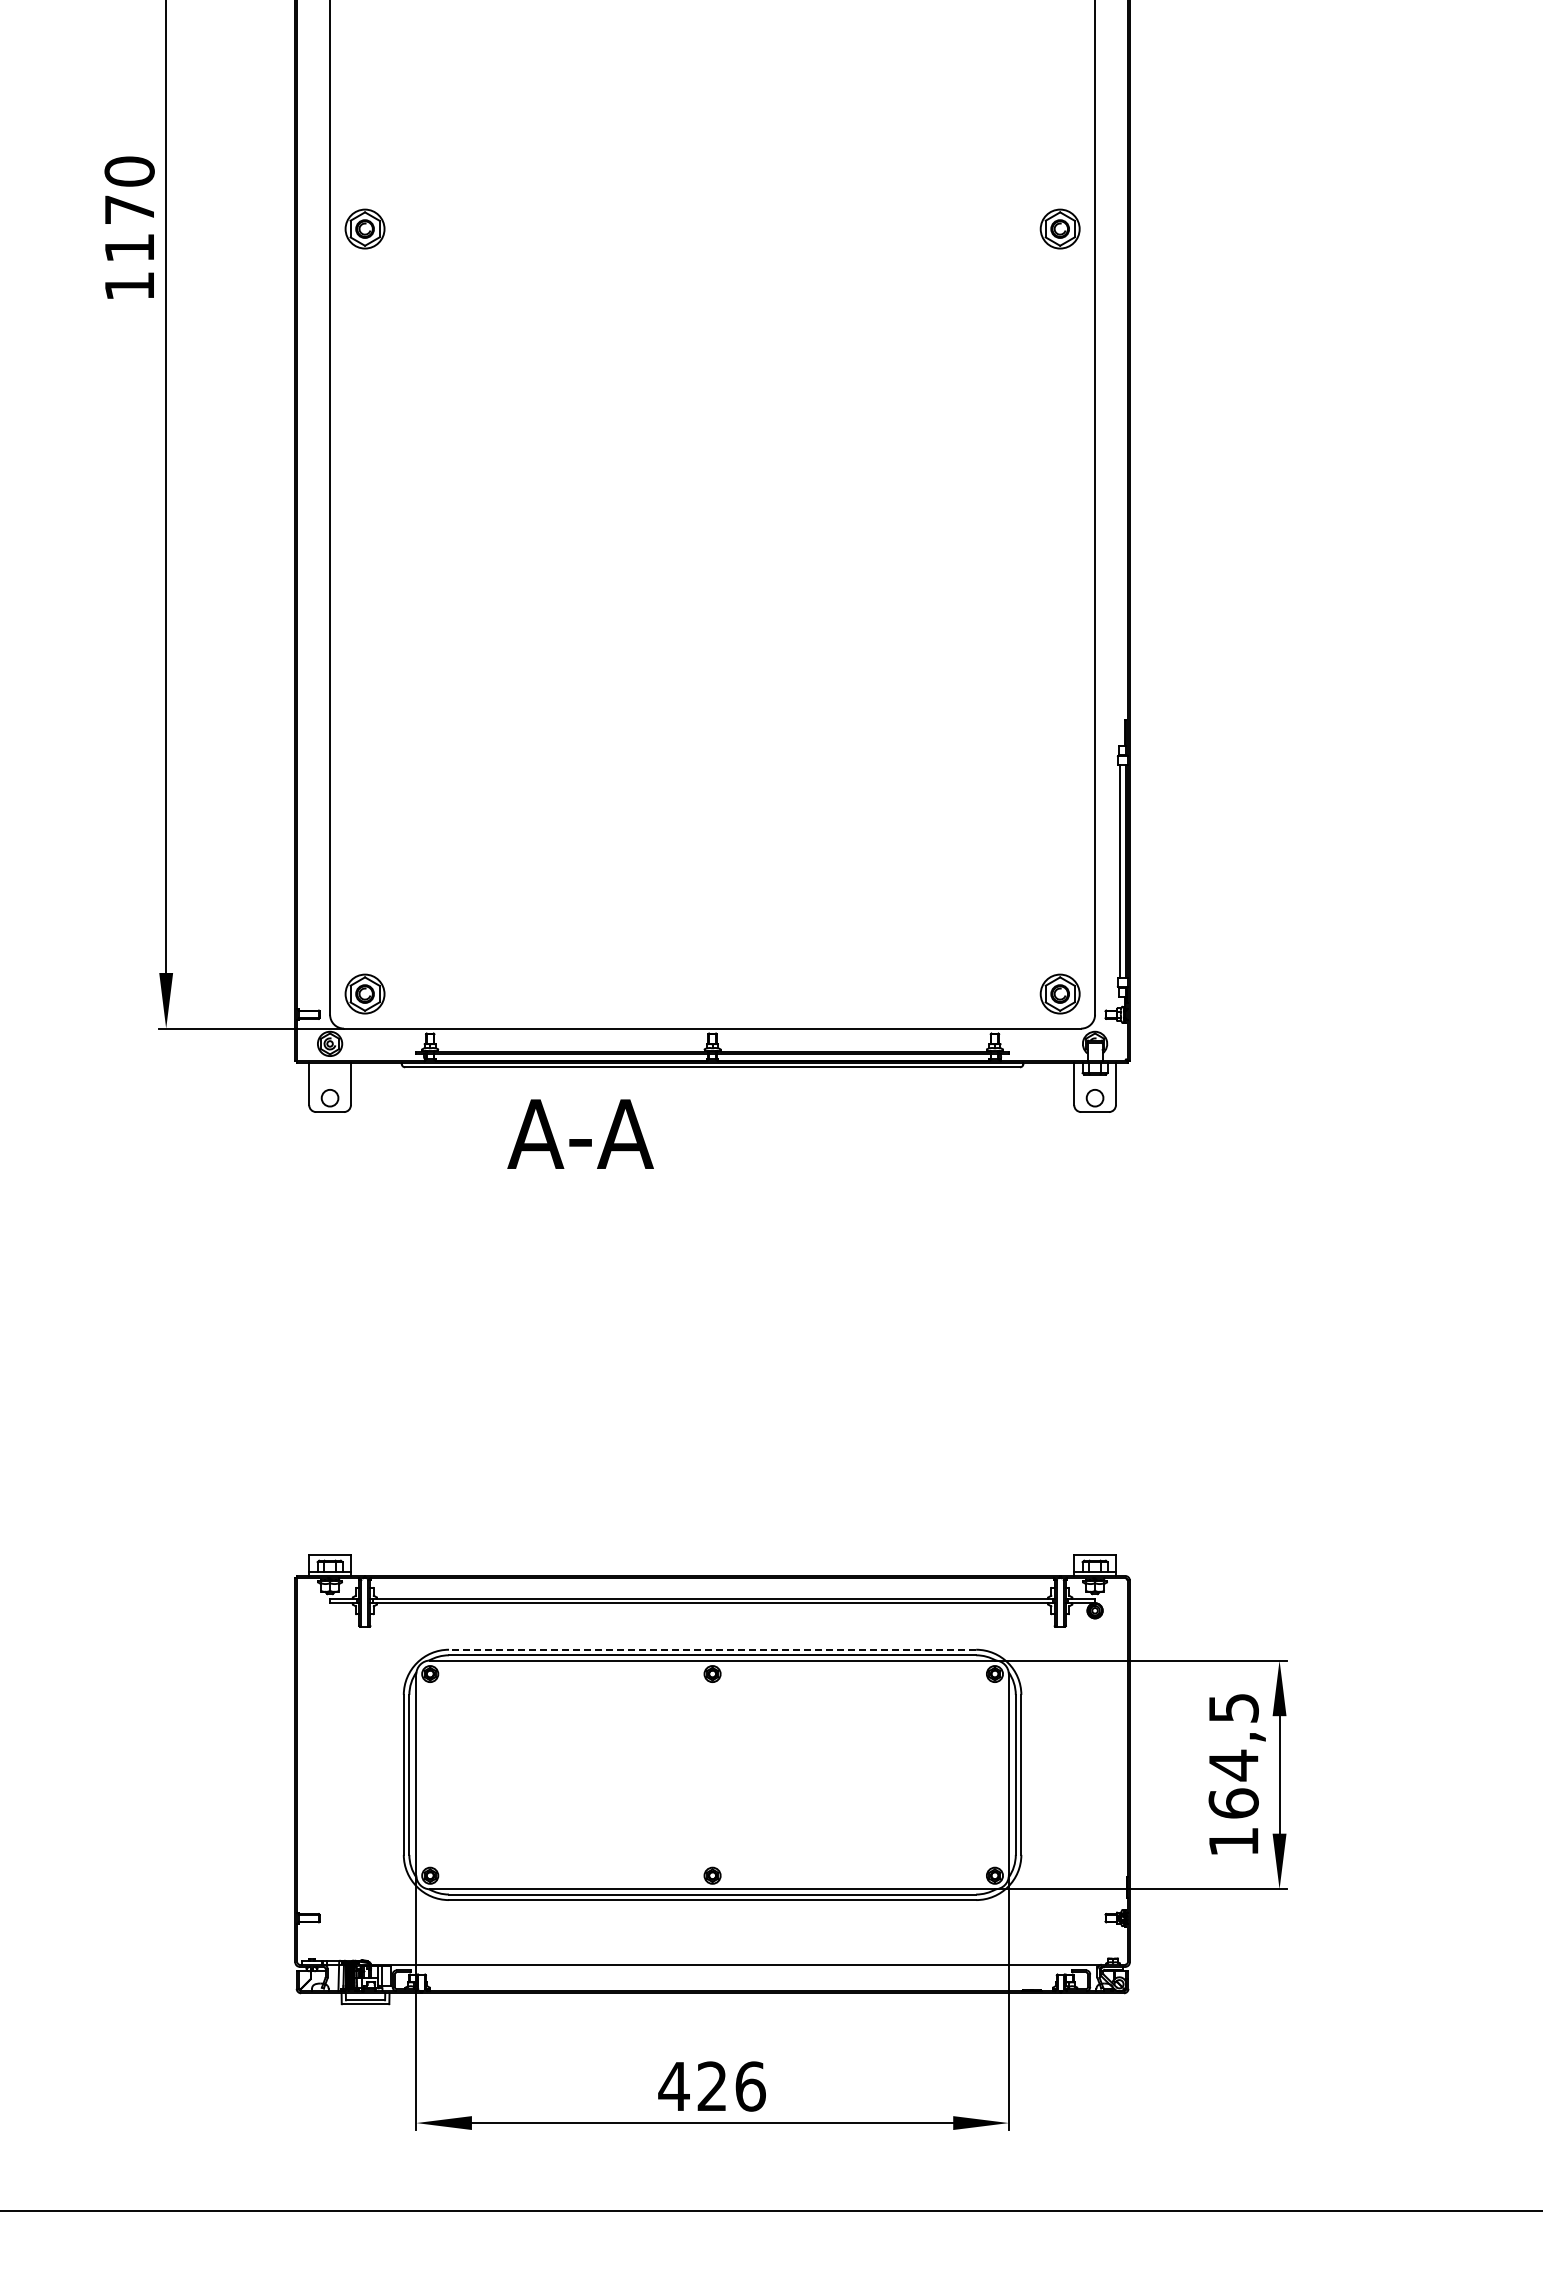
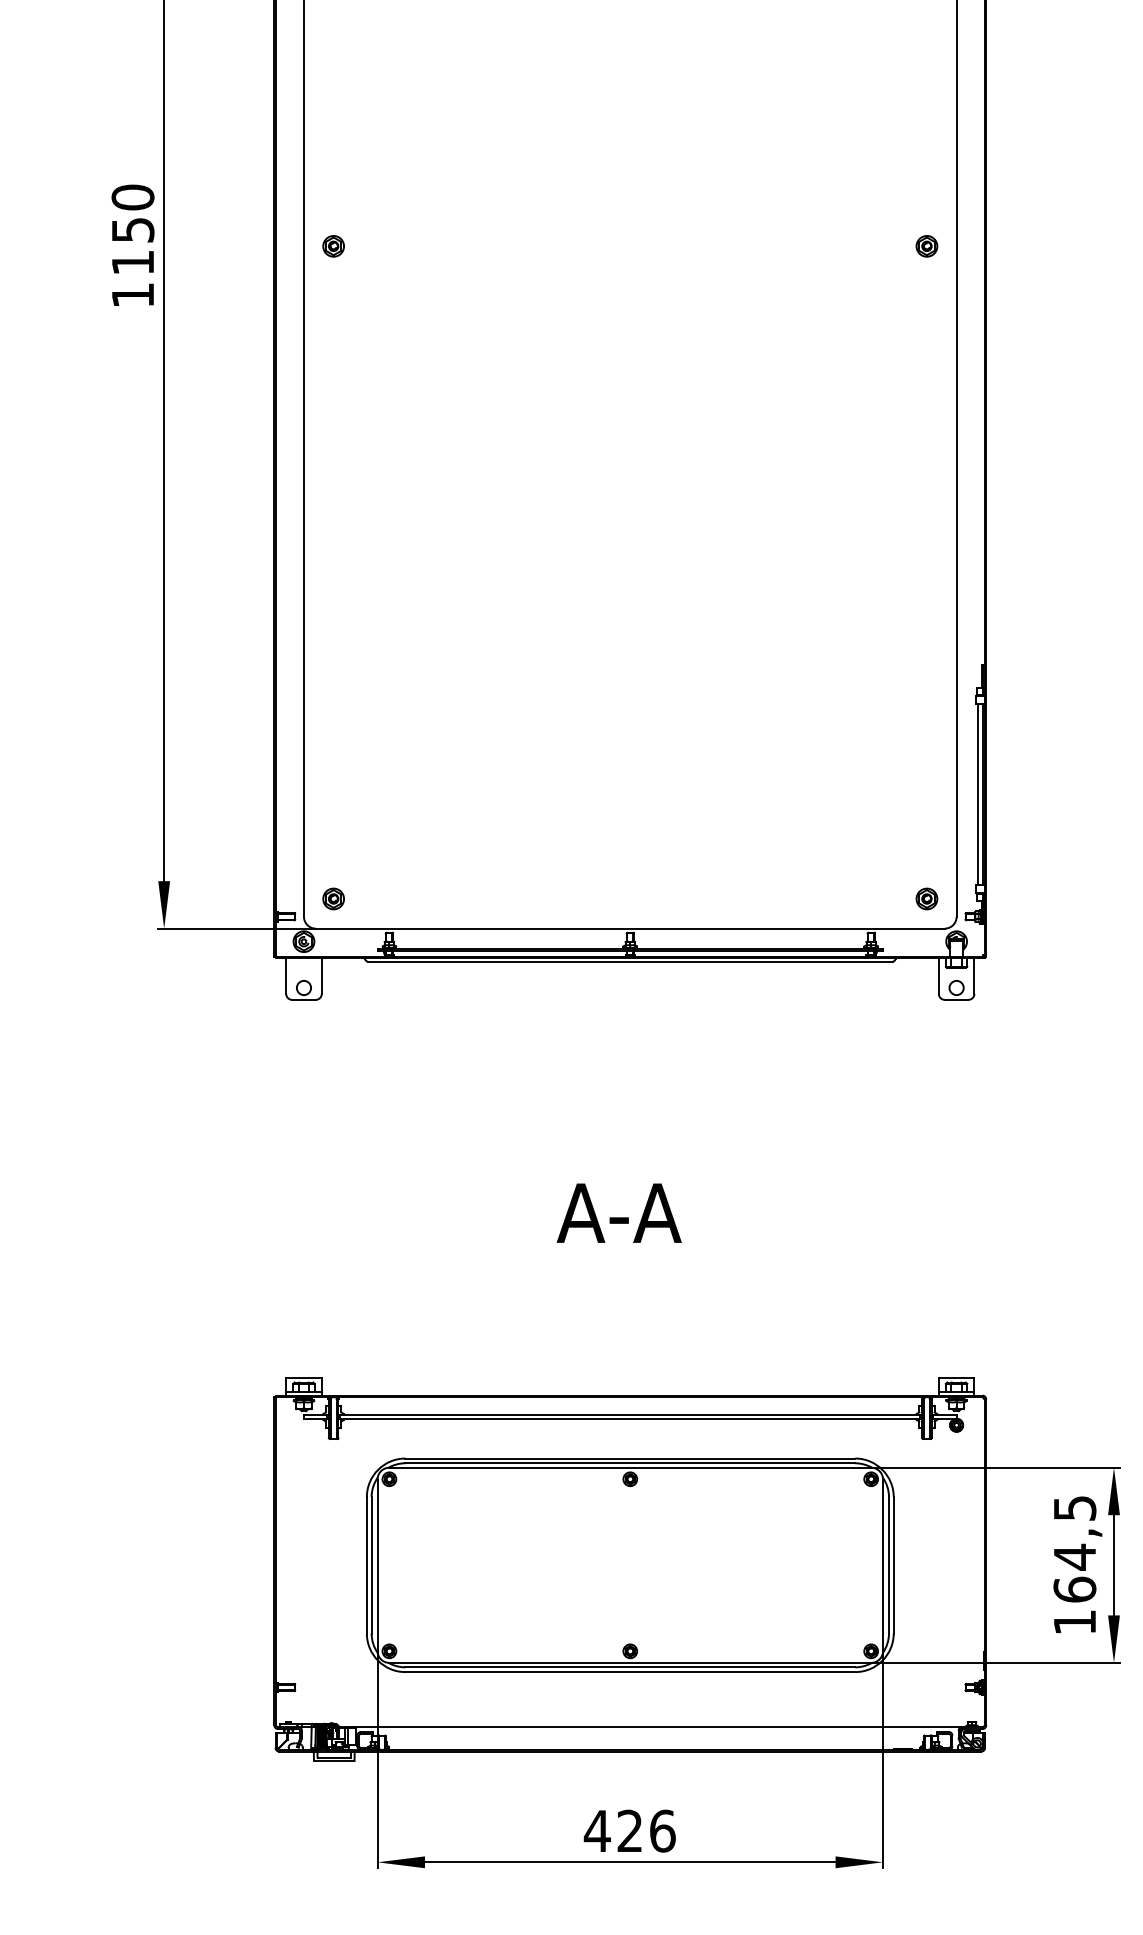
text: (129, 209) -> (132, 229), 1170 -> 1150
part: (364, 228) -> (333, 246), size x0.62
part: (1060, 228) -> (927, 246), size x0.62
part: (364, 993) -> (333, 898), size x0.62
part: (1060, 993) -> (927, 898), size x0.62
text: (580, 1133) -> (619, 1212), moved
line: (712, 1649) -> (630, 1458), dashed -> solid

